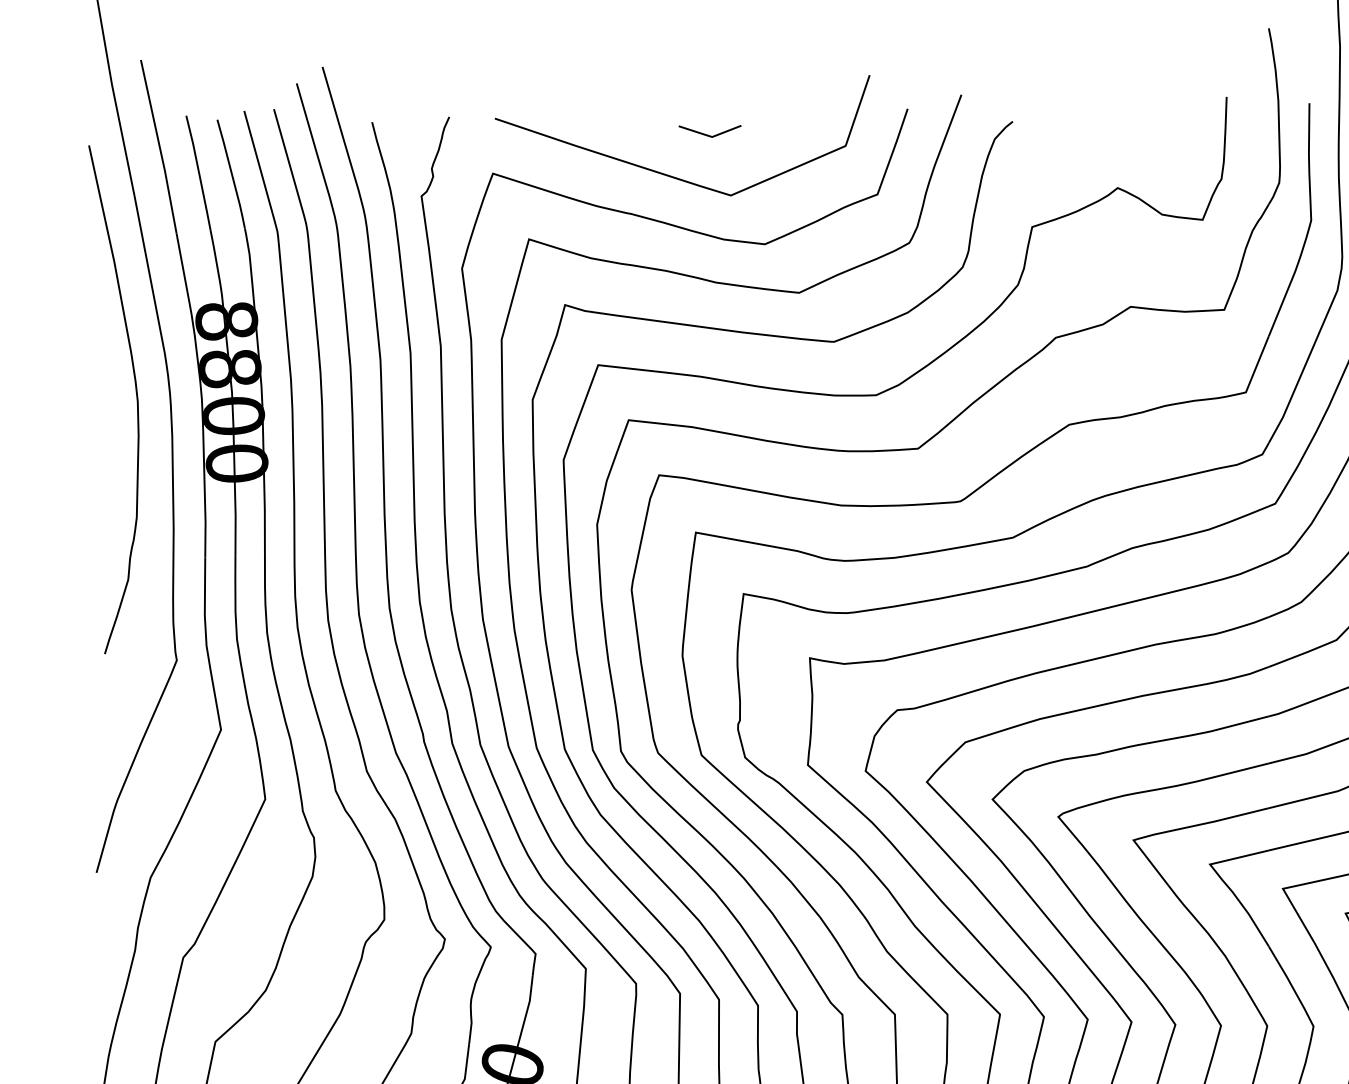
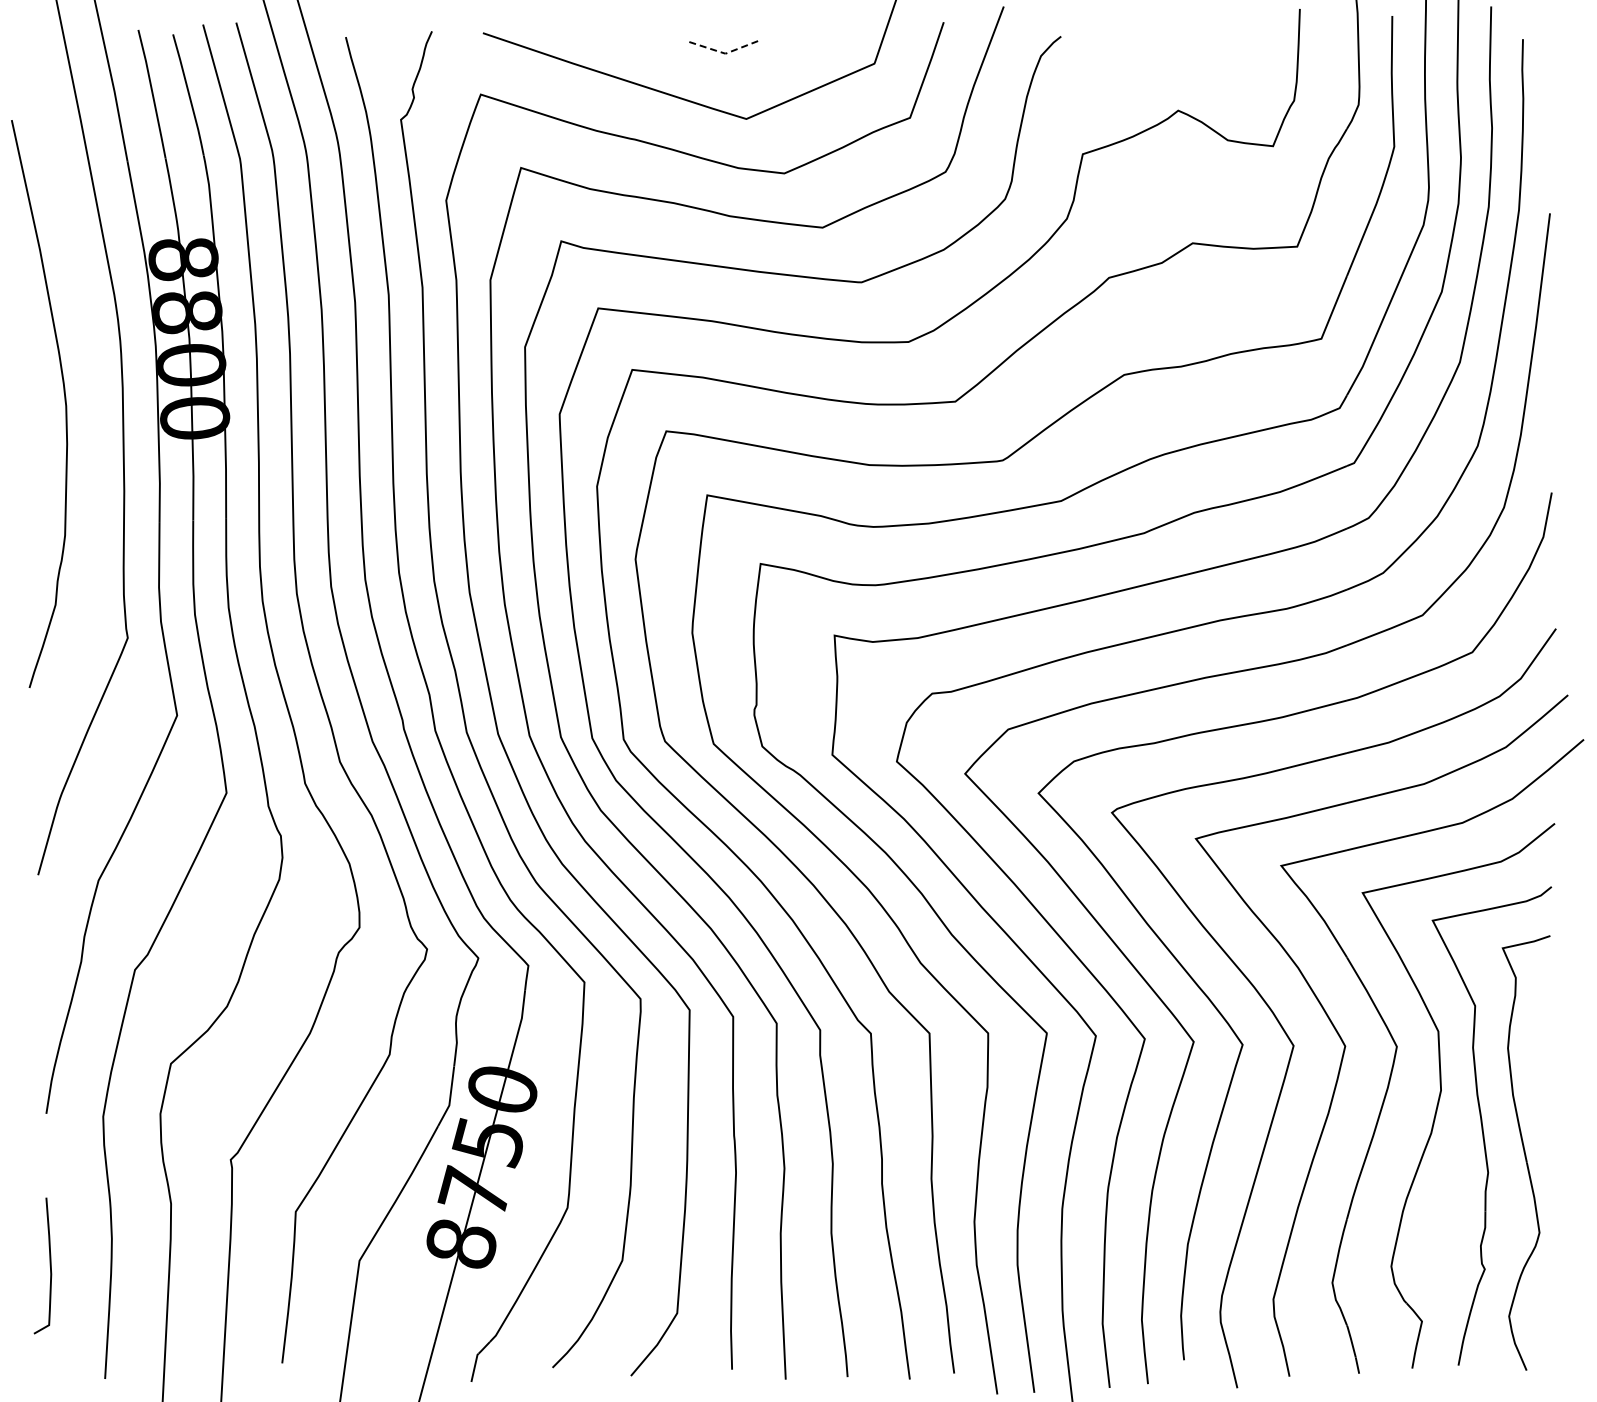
line: (709, 135) -> (722, 52), solid -> dashed
curve: (136, 397) -> (64, 401), moved

